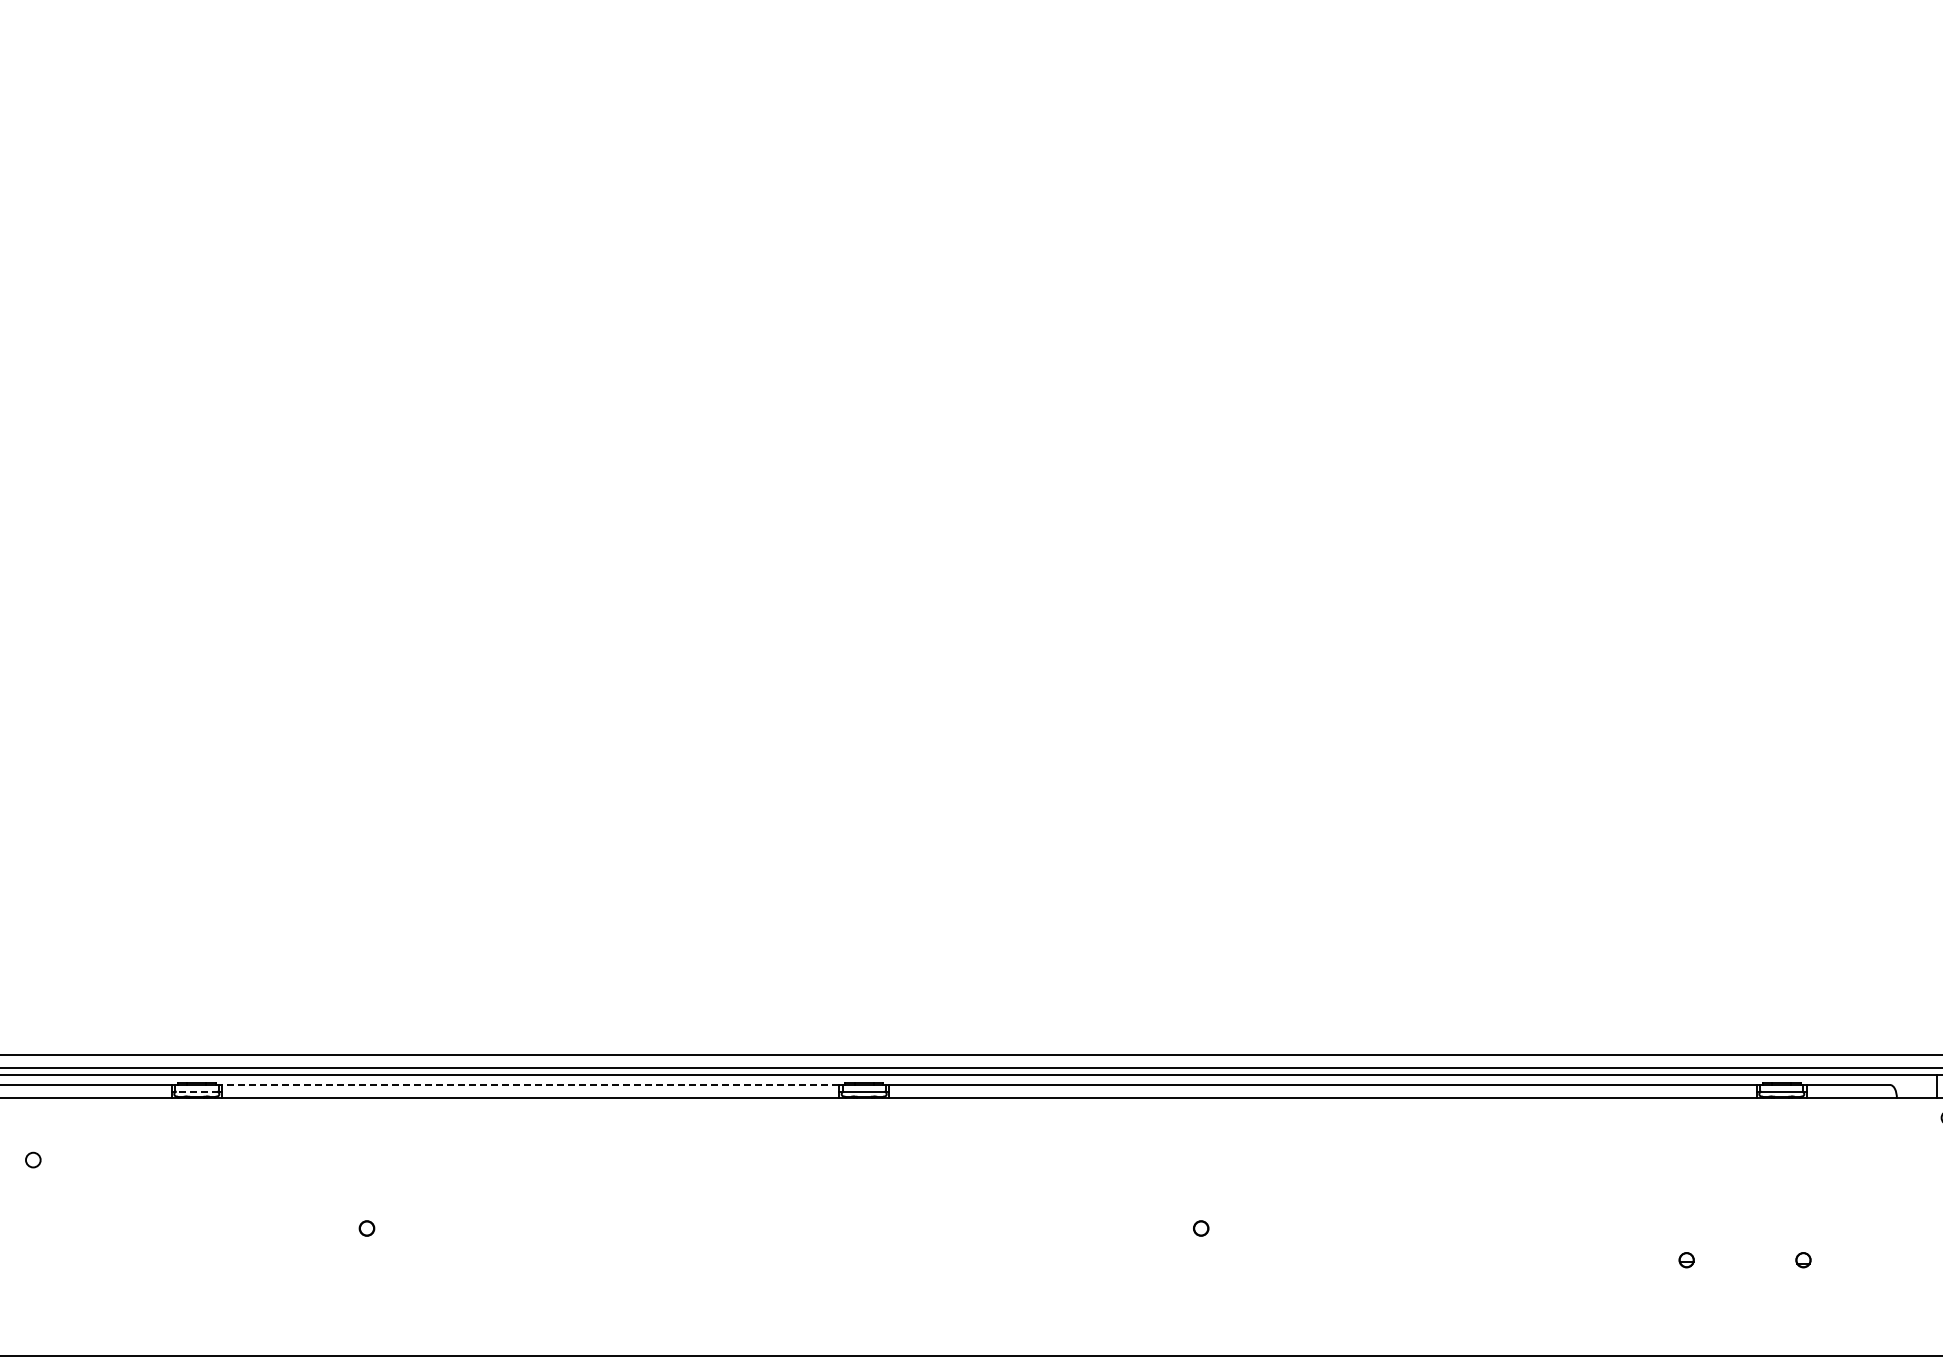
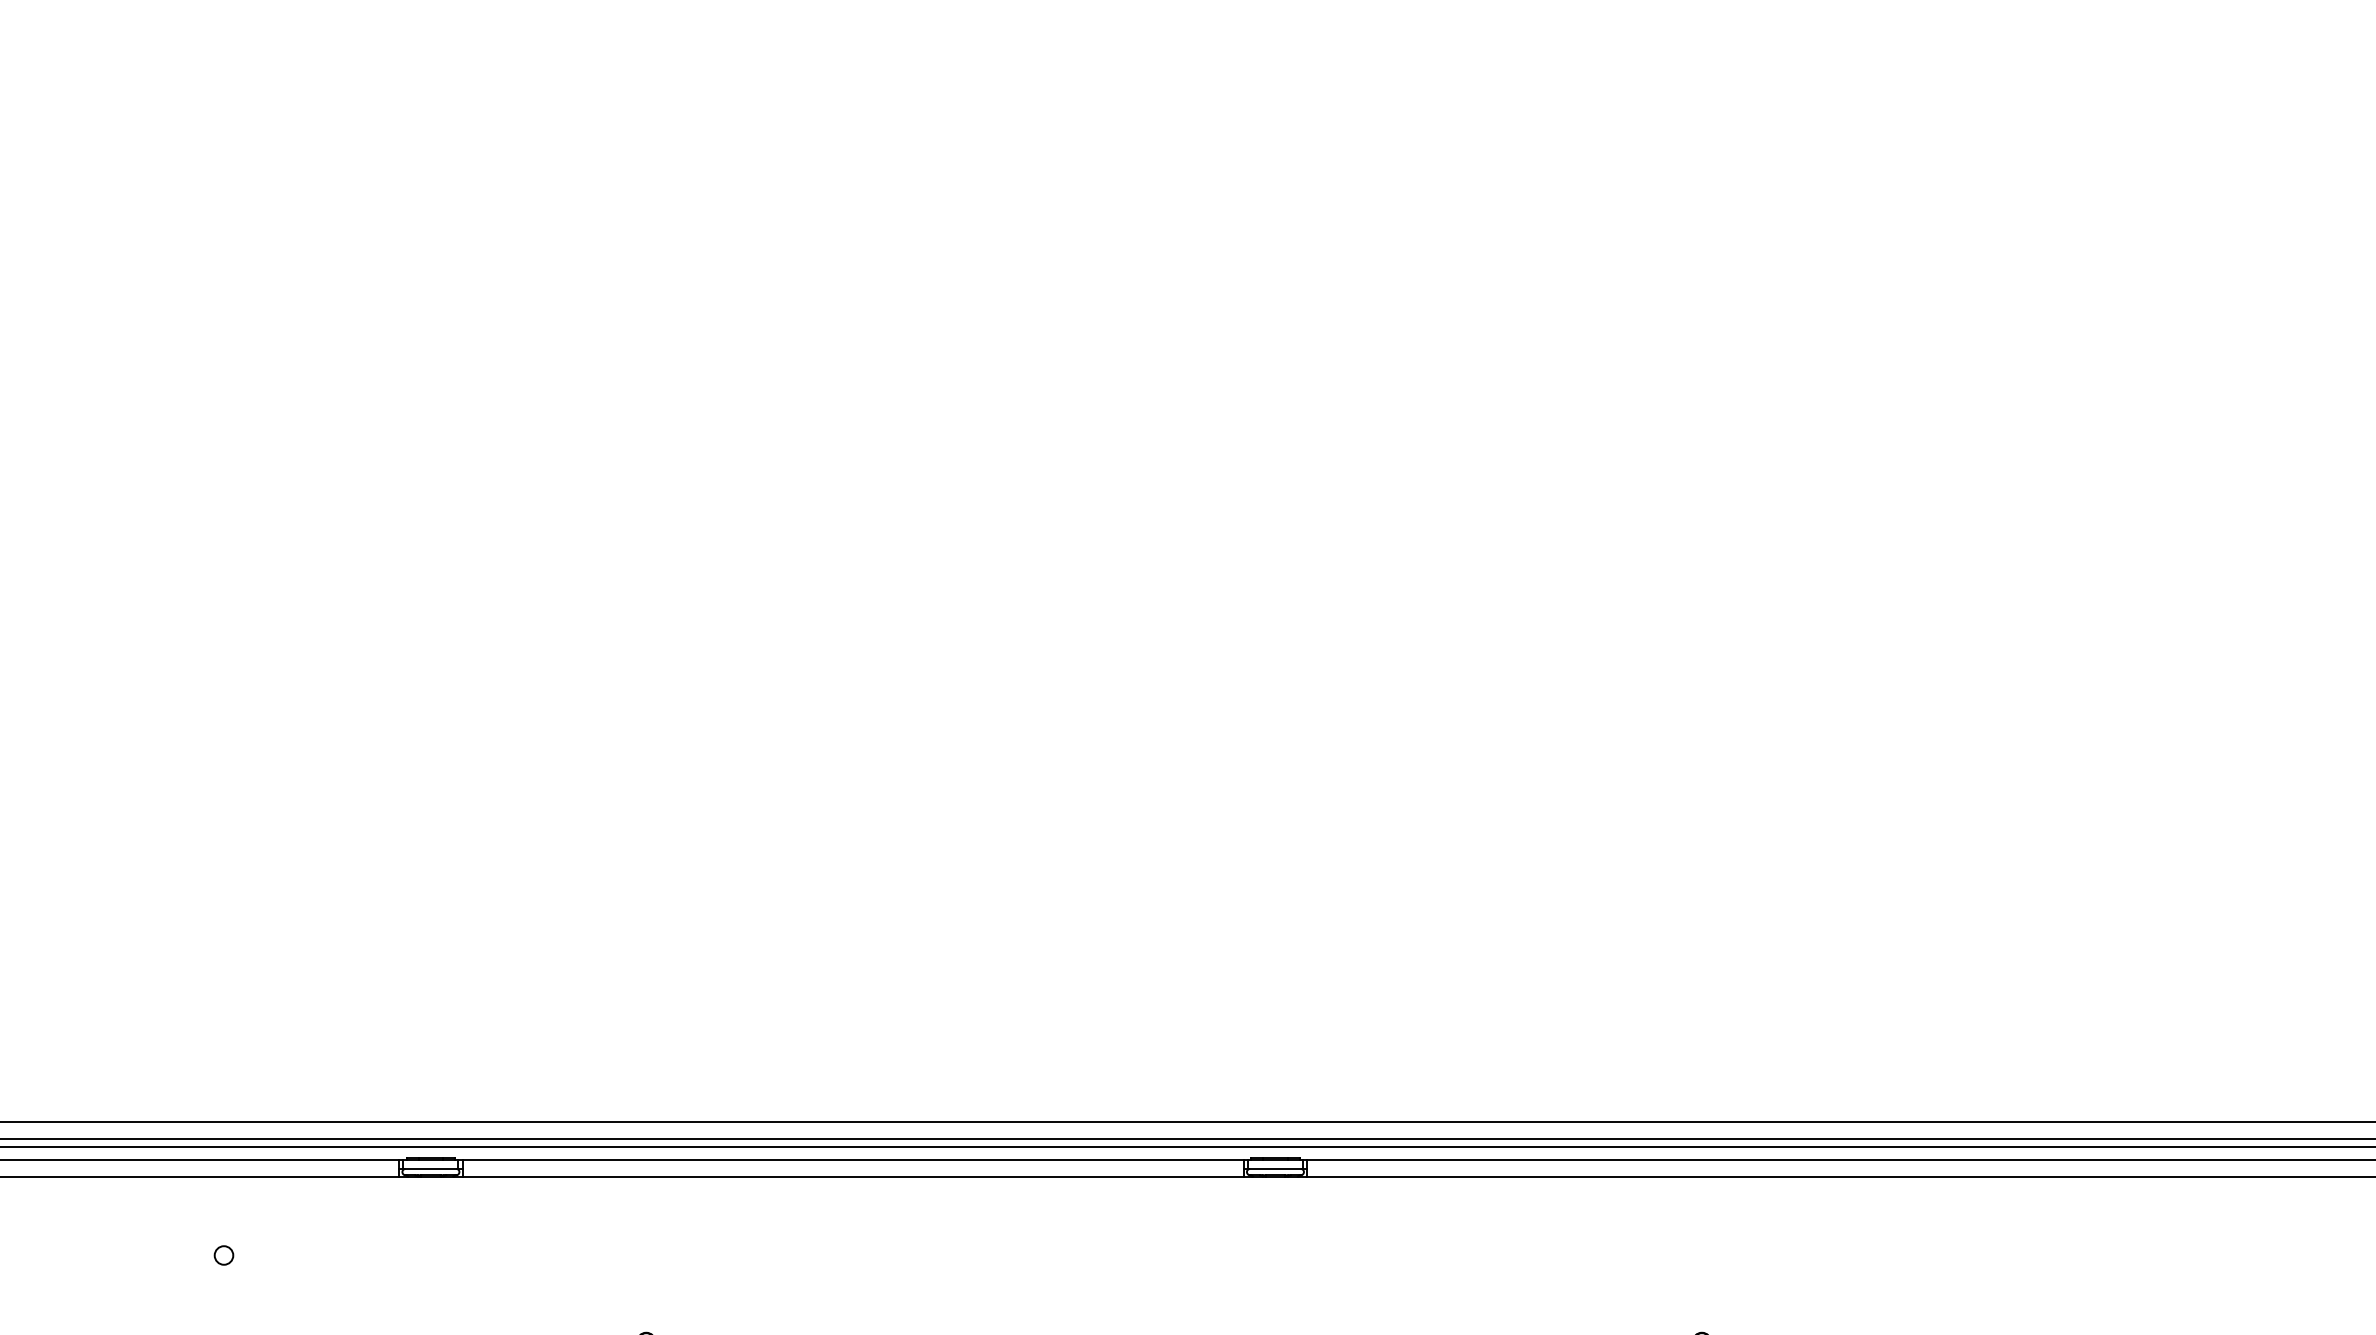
line: (530, 1085) -> (853, 1161), dashed -> solid
line: (196, 1091) -> (430, 1168), dashed -> solid

